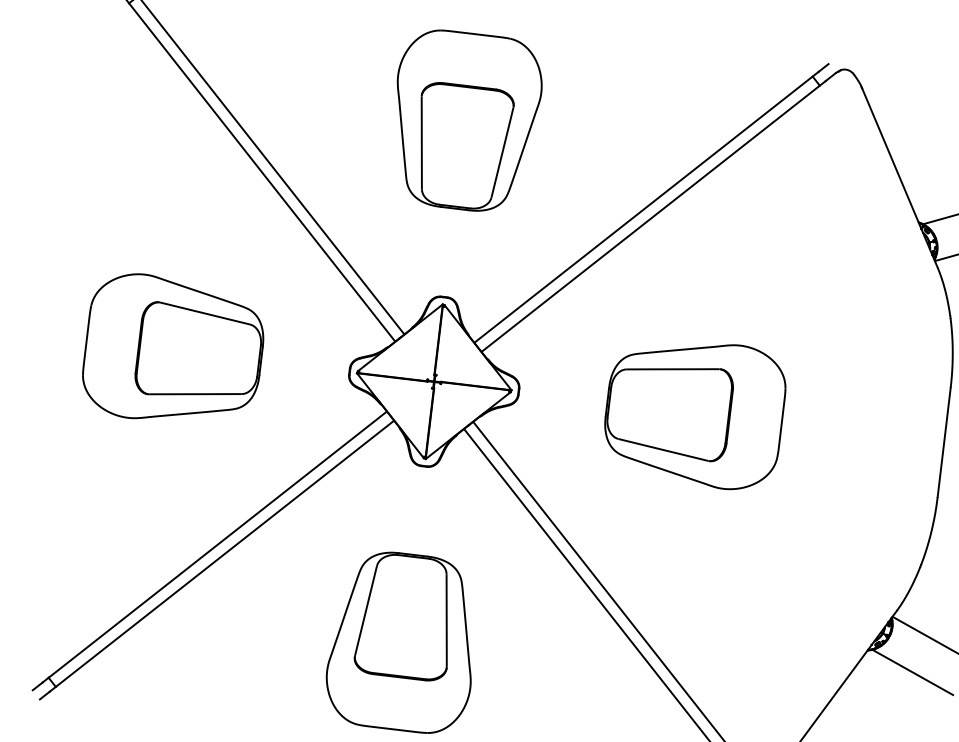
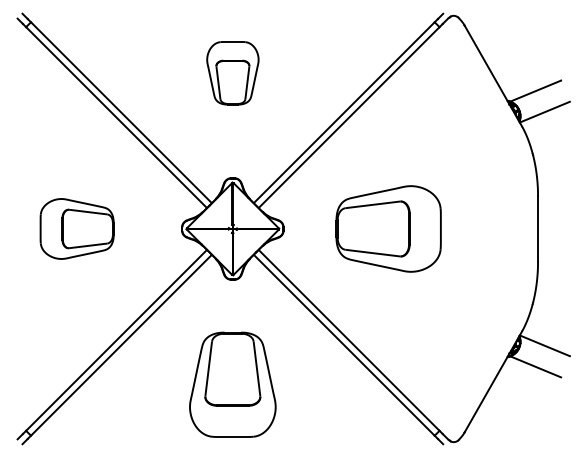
part: (464, 121) -> (232, 73), size x0.6
part: (174, 349) -> (77, 228), size x0.7

